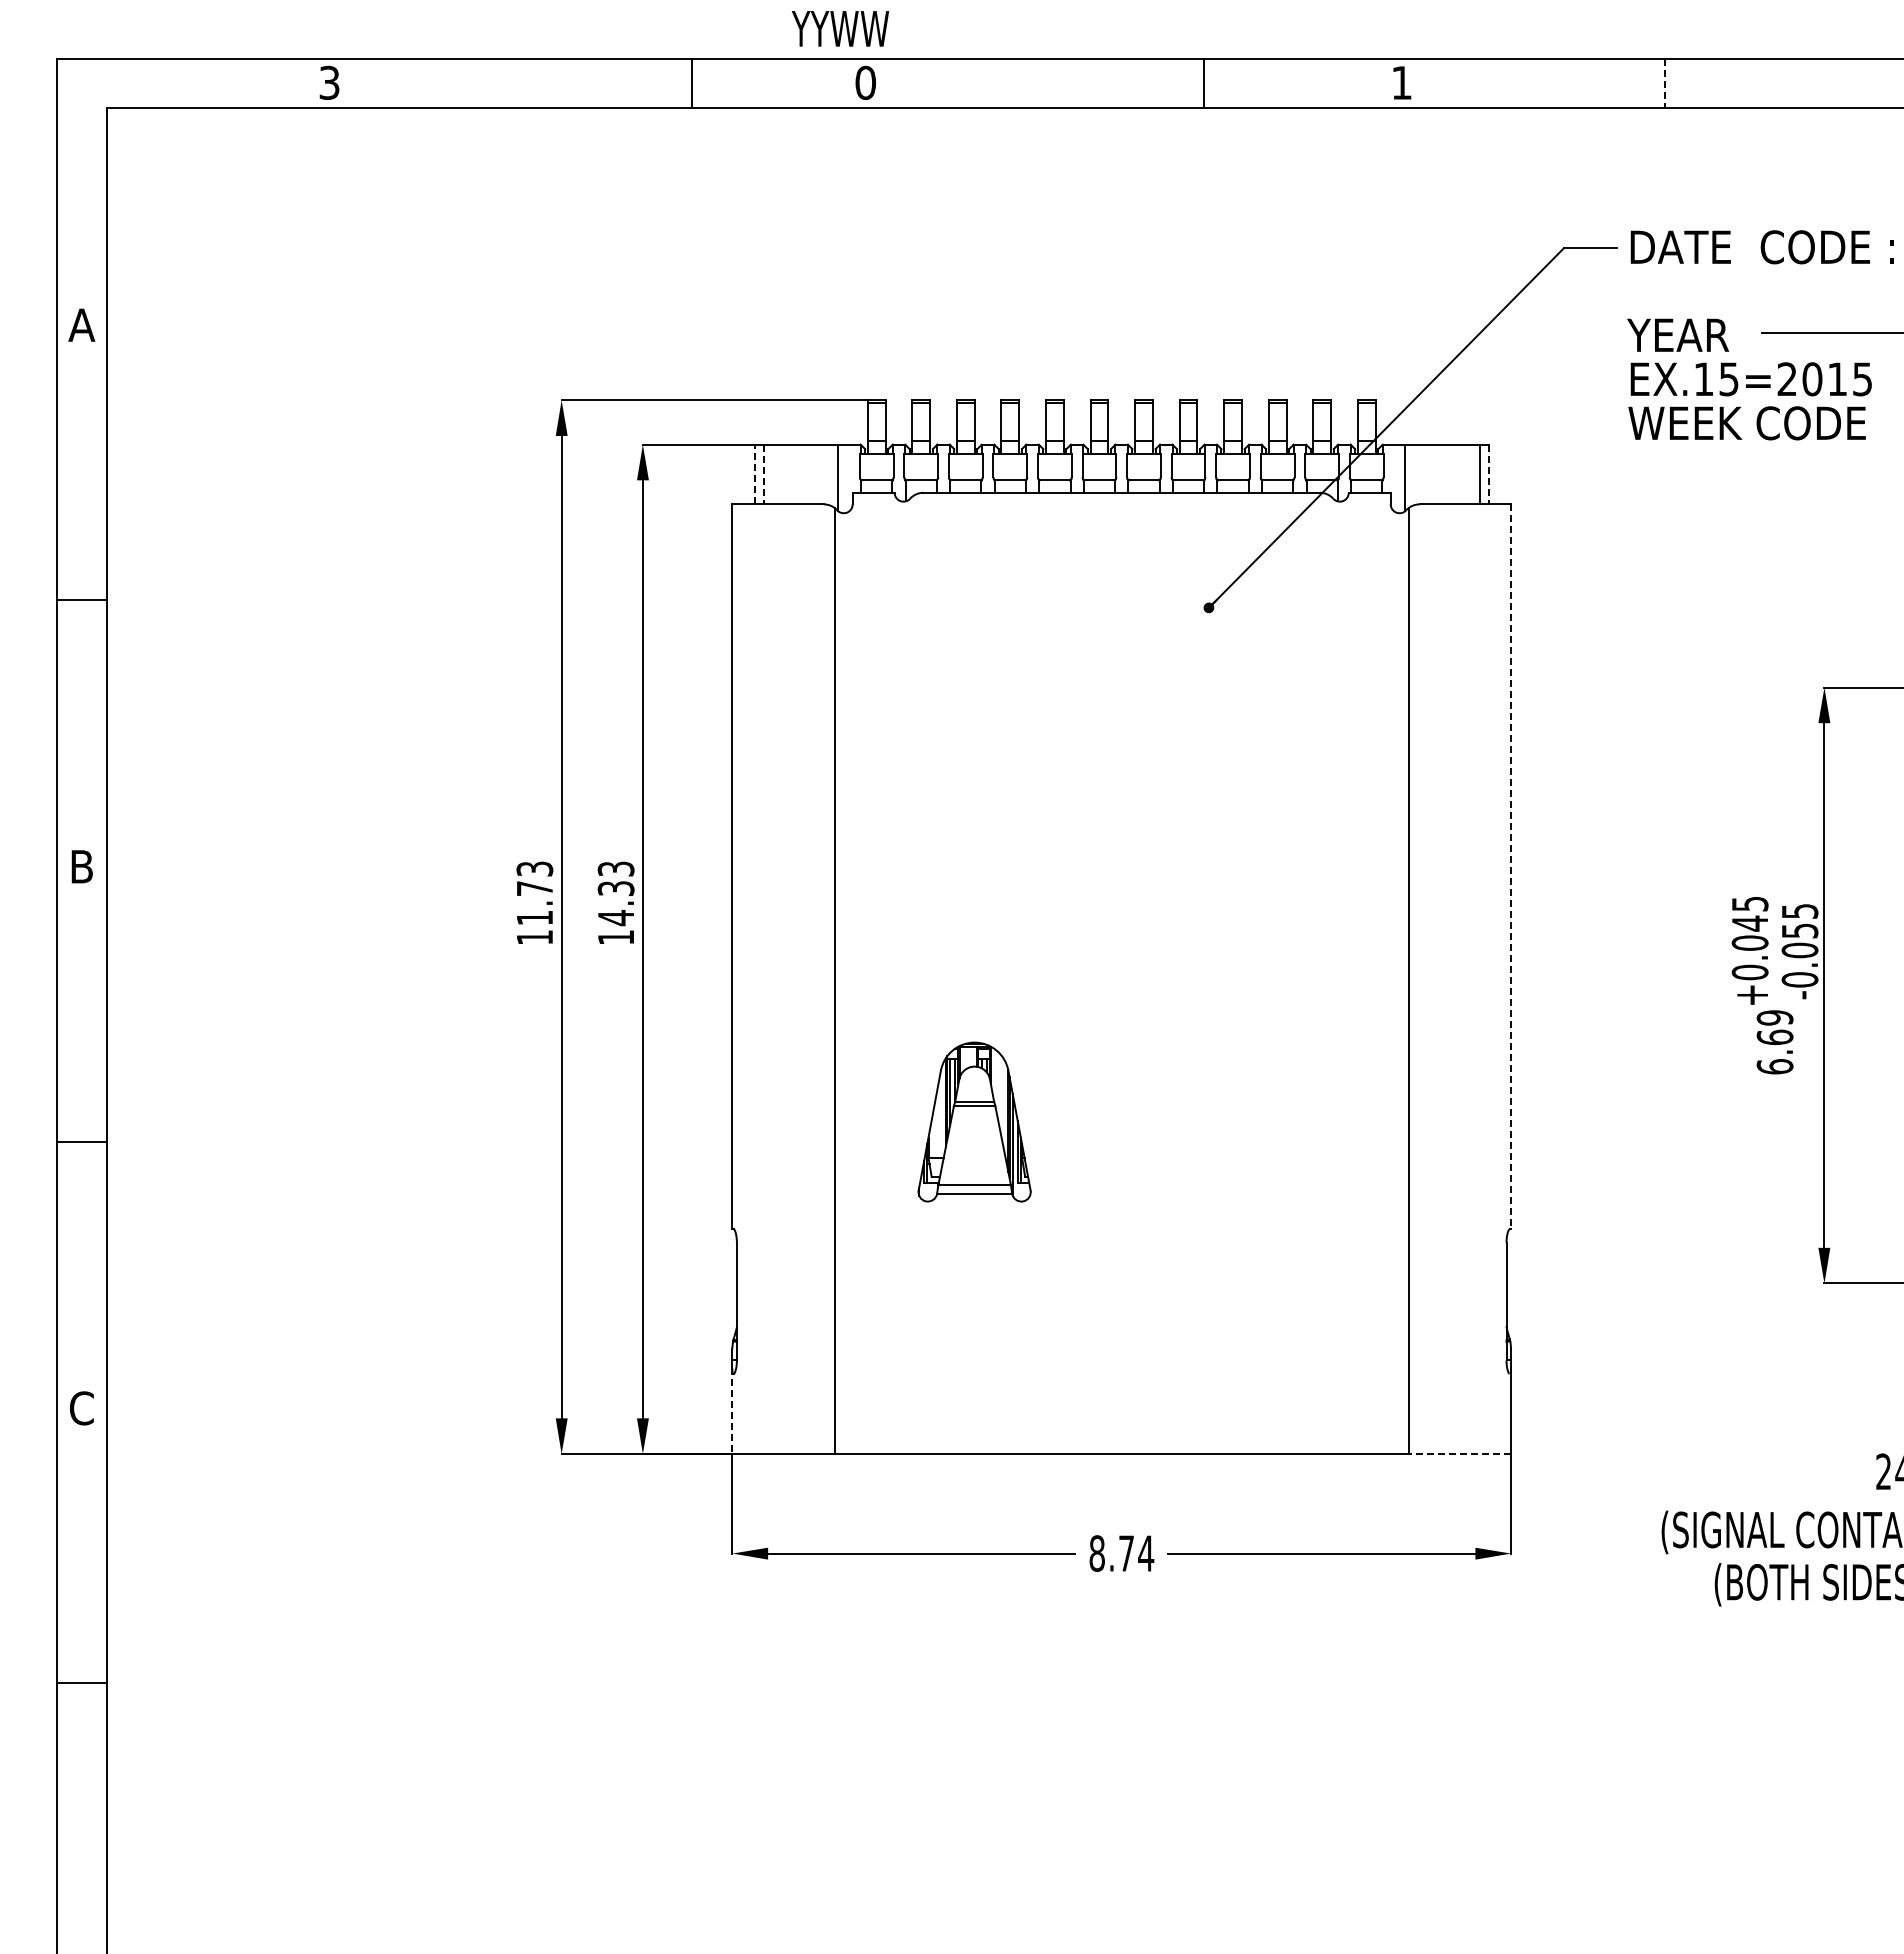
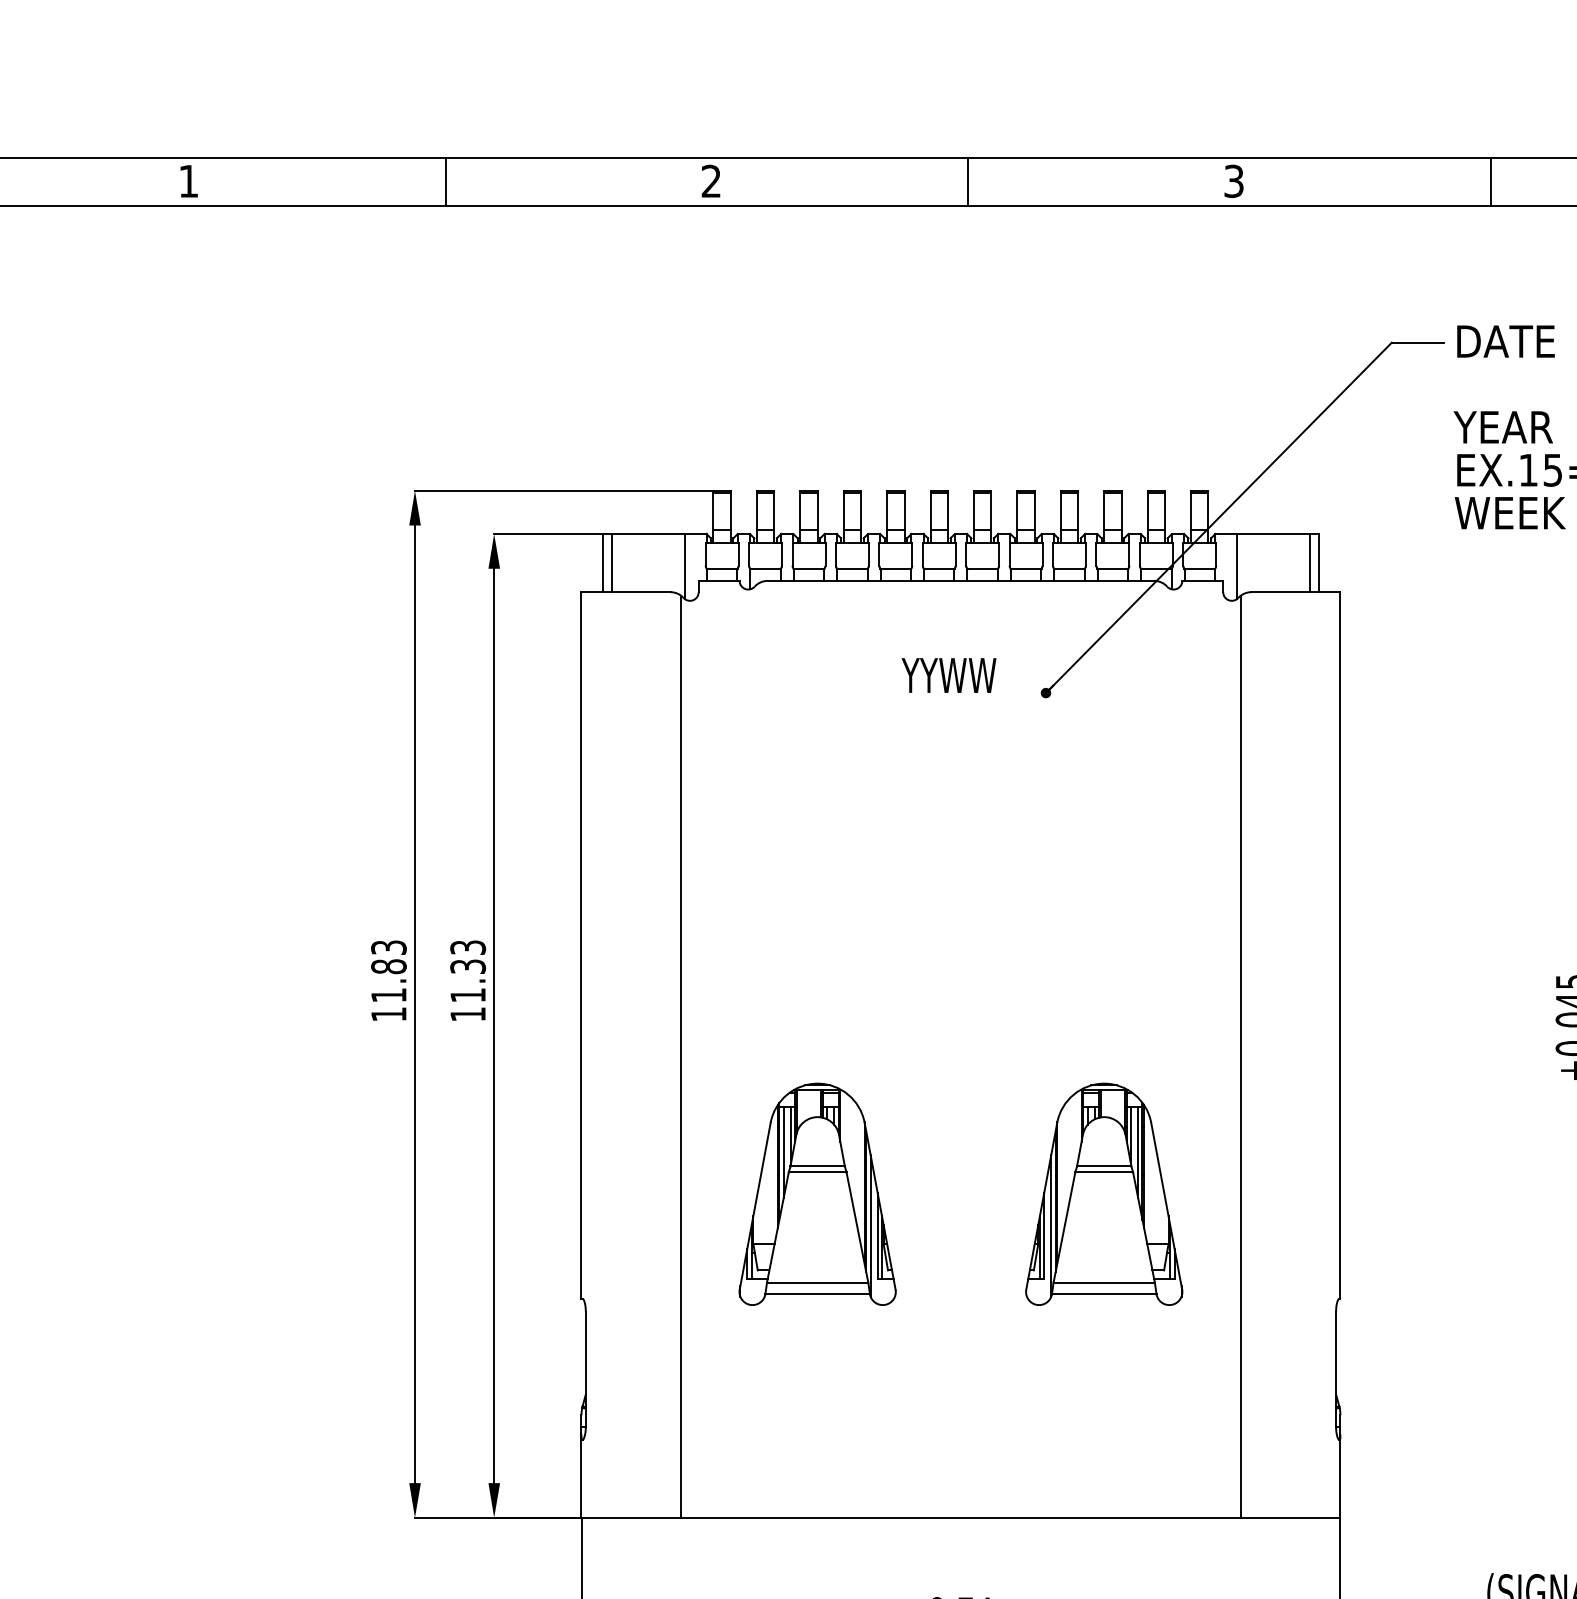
text: (839, 28) -> (948, 675), moved
text: (329, 82) -> (188, 180), 3 -> 1
text: (865, 82) -> (711, 180), 0 -> 2
text: (1401, 82) -> (1233, 180), 1 -> 3
line: (692, 83) -> (446, 181), moved
line: (1204, 83) -> (968, 181), moved
line: (1665, 83) -> (1491, 181), dashed -> solid
line: (754, 474) -> (602, 563), dashed -> solid
line: (763, 474) -> (611, 563), dashed -> solid
line: (1488, 474) -> (1318, 563), dashed -> solid
line: (1511, 866) -> (1340, 945), dashed -> solid
text: (534, 888) -> (388, 966), 11.73 -> 11.83
text: (615, 917) -> (467, 994), 14.33 -> 11.33
part: (974, 1121) -> (817, 1193), size x1.43
part: (1268, 1121) -> (1104, 1193), added
line: (732, 1411) -> (581, 1476), dashed -> solid
line: (1459, 1453) -> (1290, 1517), dashed -> solid

